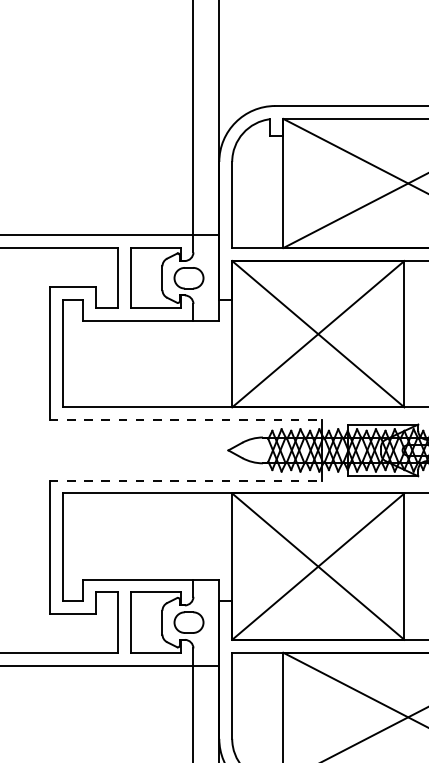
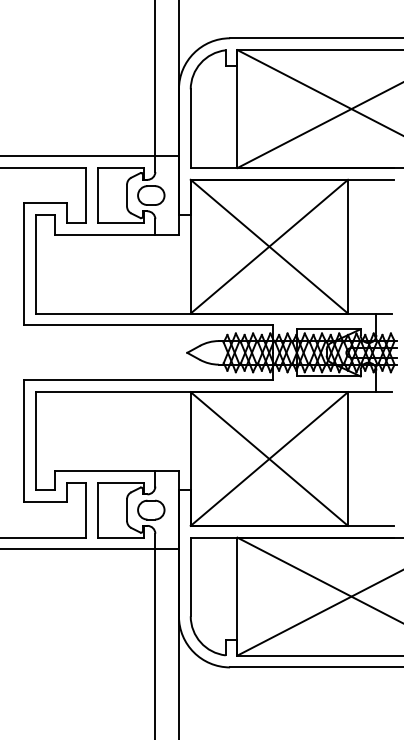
line: (185, 420) -> (148, 325), dashed -> solid
line: (185, 480) -> (148, 380), dashed -> solid

